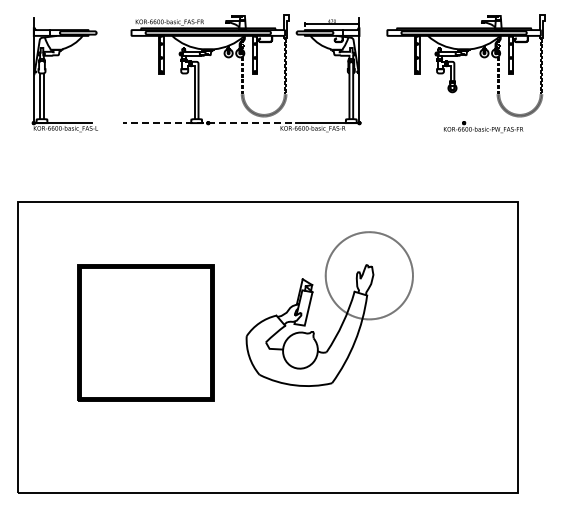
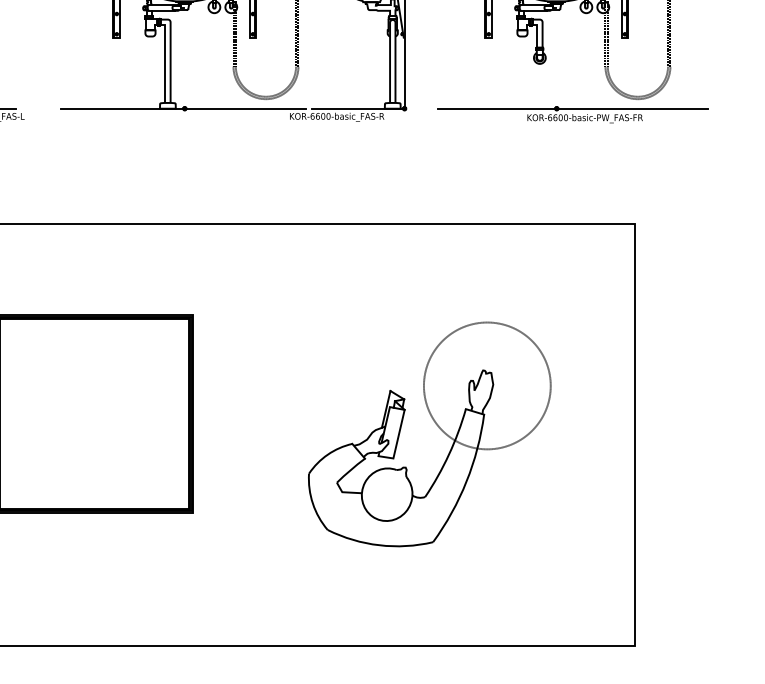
line: (206, 123) -> (182, 109), dashed -> solid
line: (475, 123) -> (573, 109), added
part: (334, 303) -> (436, 426), moved

